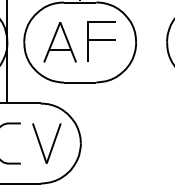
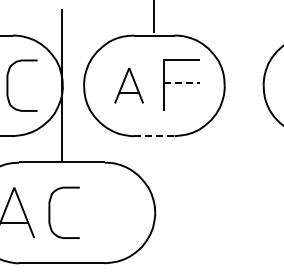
line: (102, 40) -> (182, 83), solid -> dashed
part: (59, 42) -> (128, 85), size x0.7
line: (80, 82) -> (154, 136), solid -> dashed
line: (51, 146) -> (118, 216), removed

